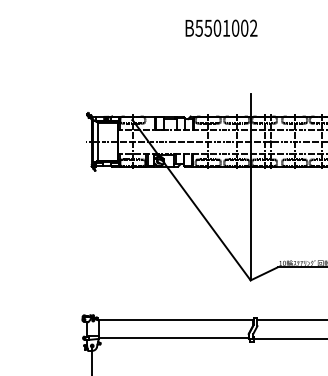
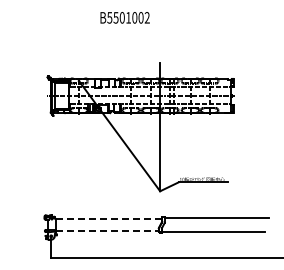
text: (220, 27) -> (124, 17), moved
line: (176, 319) -> (109, 218), solid -> dashed
line: (174, 337) -> (107, 230), solid -> dashed

